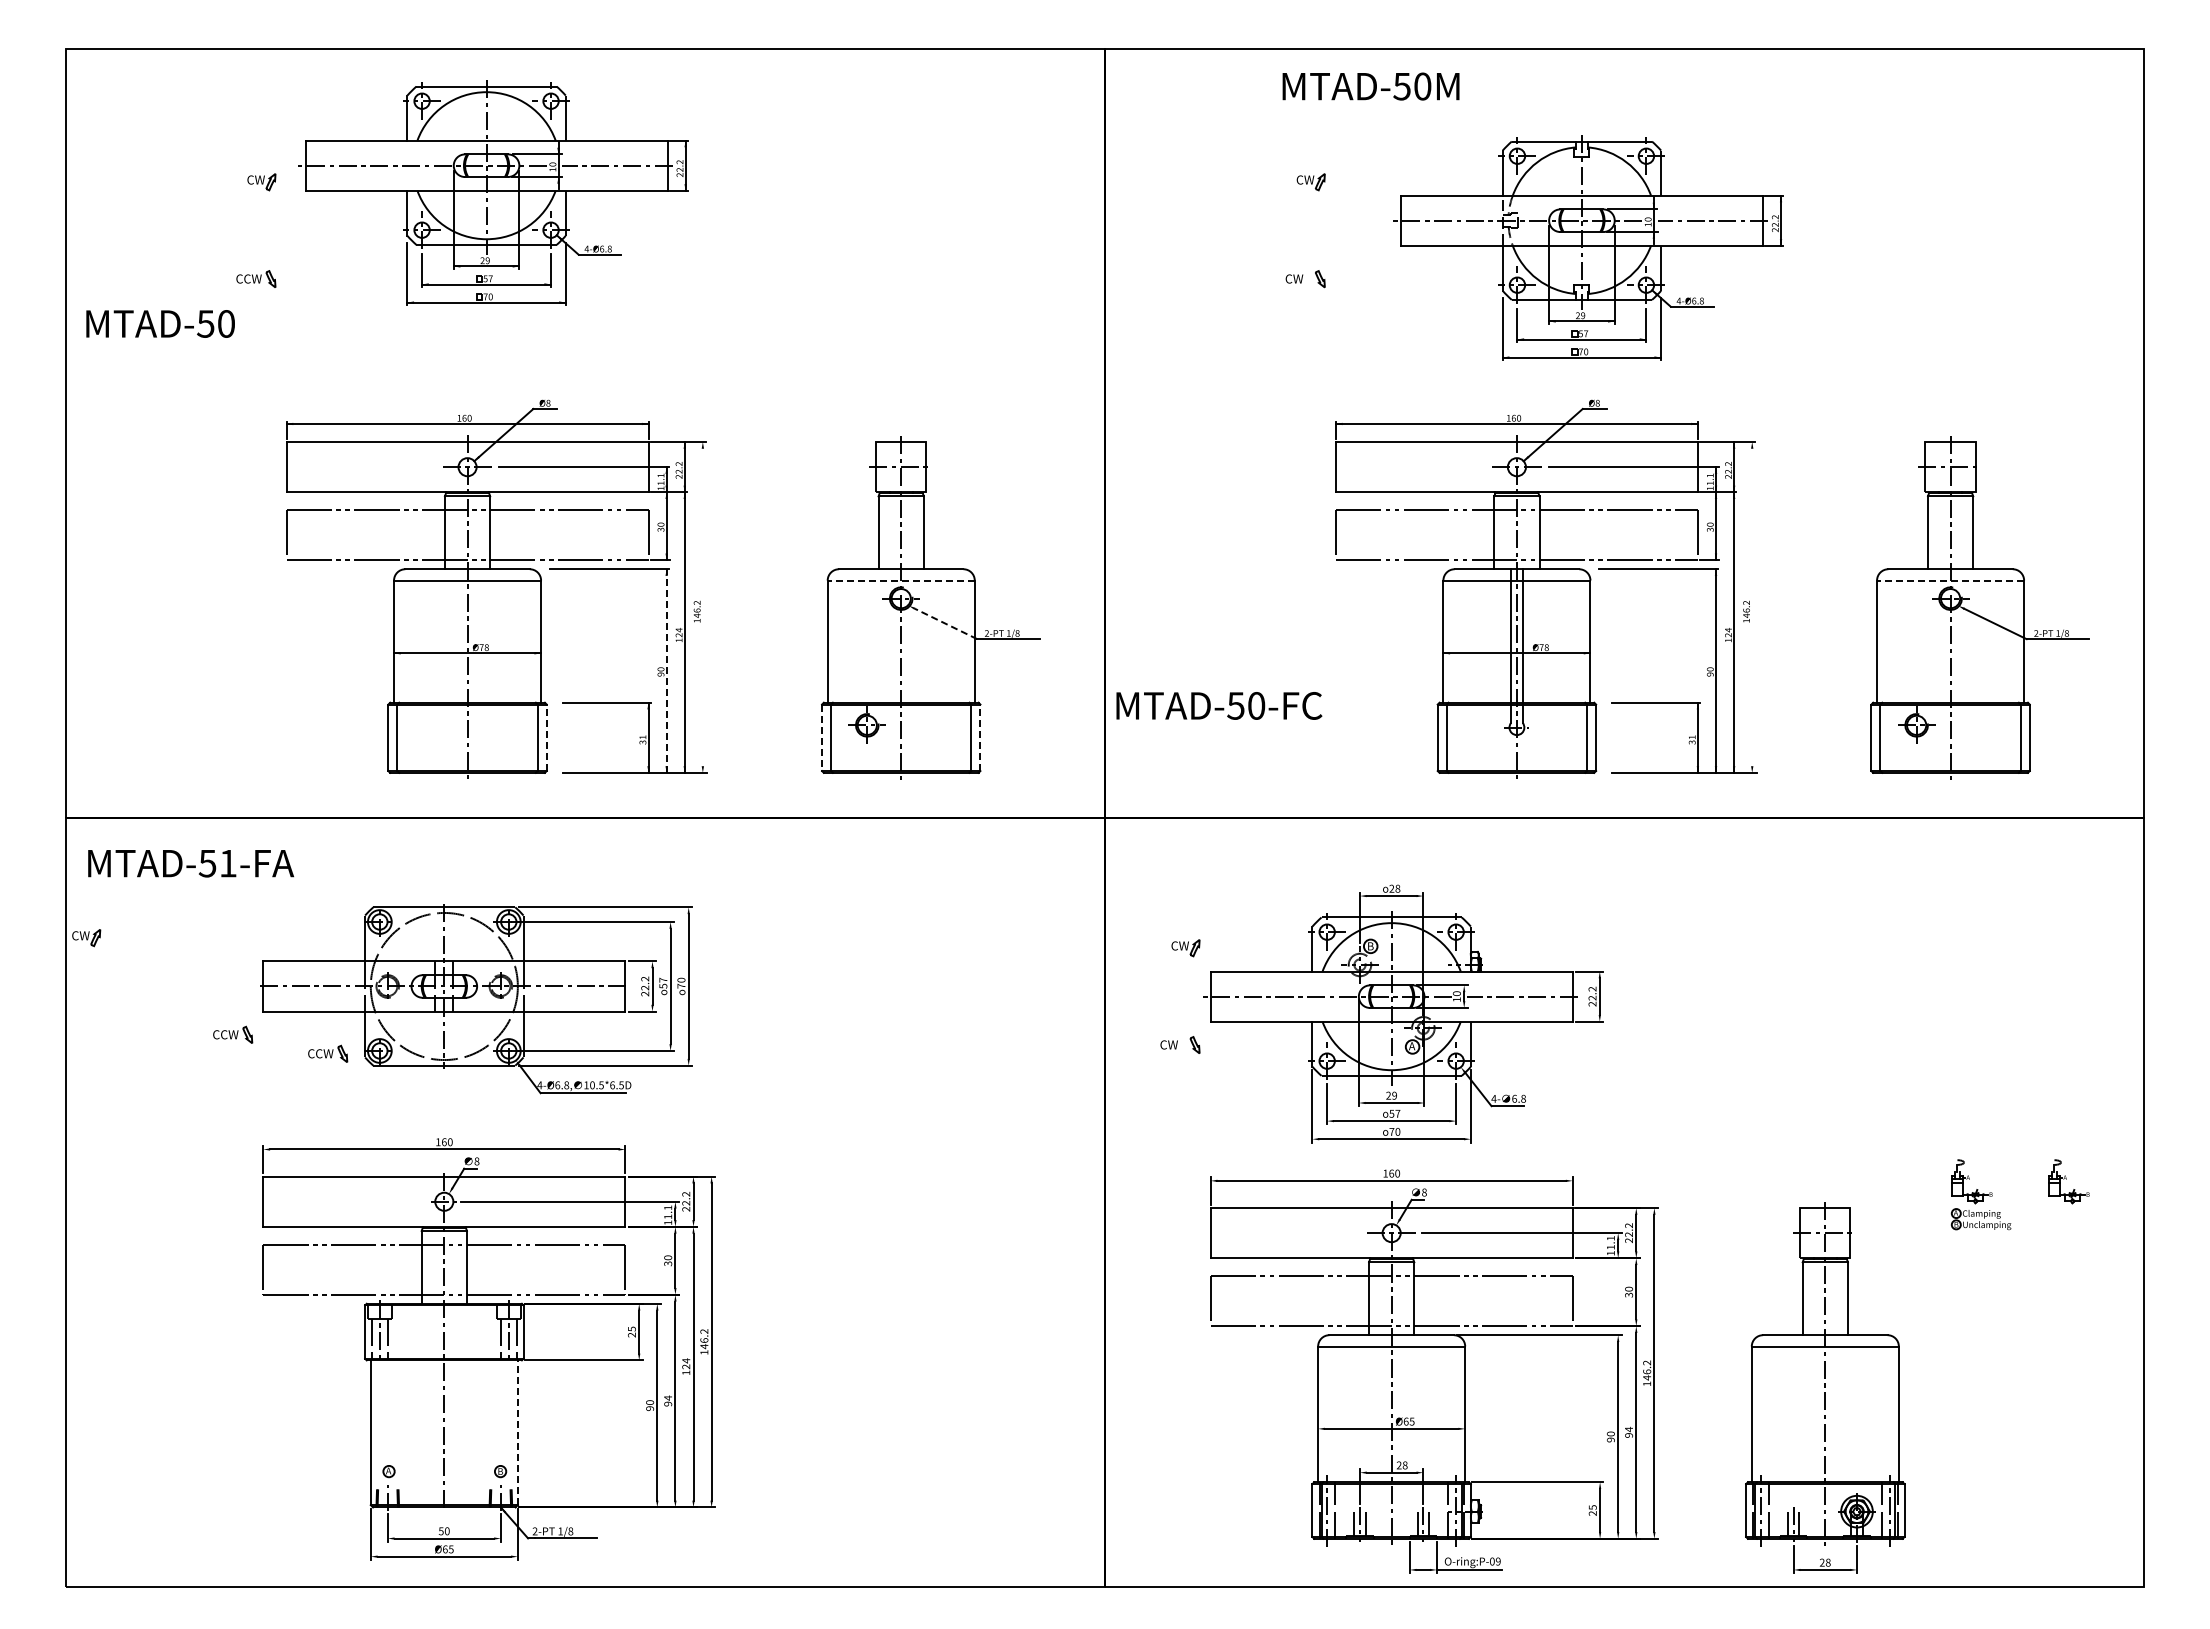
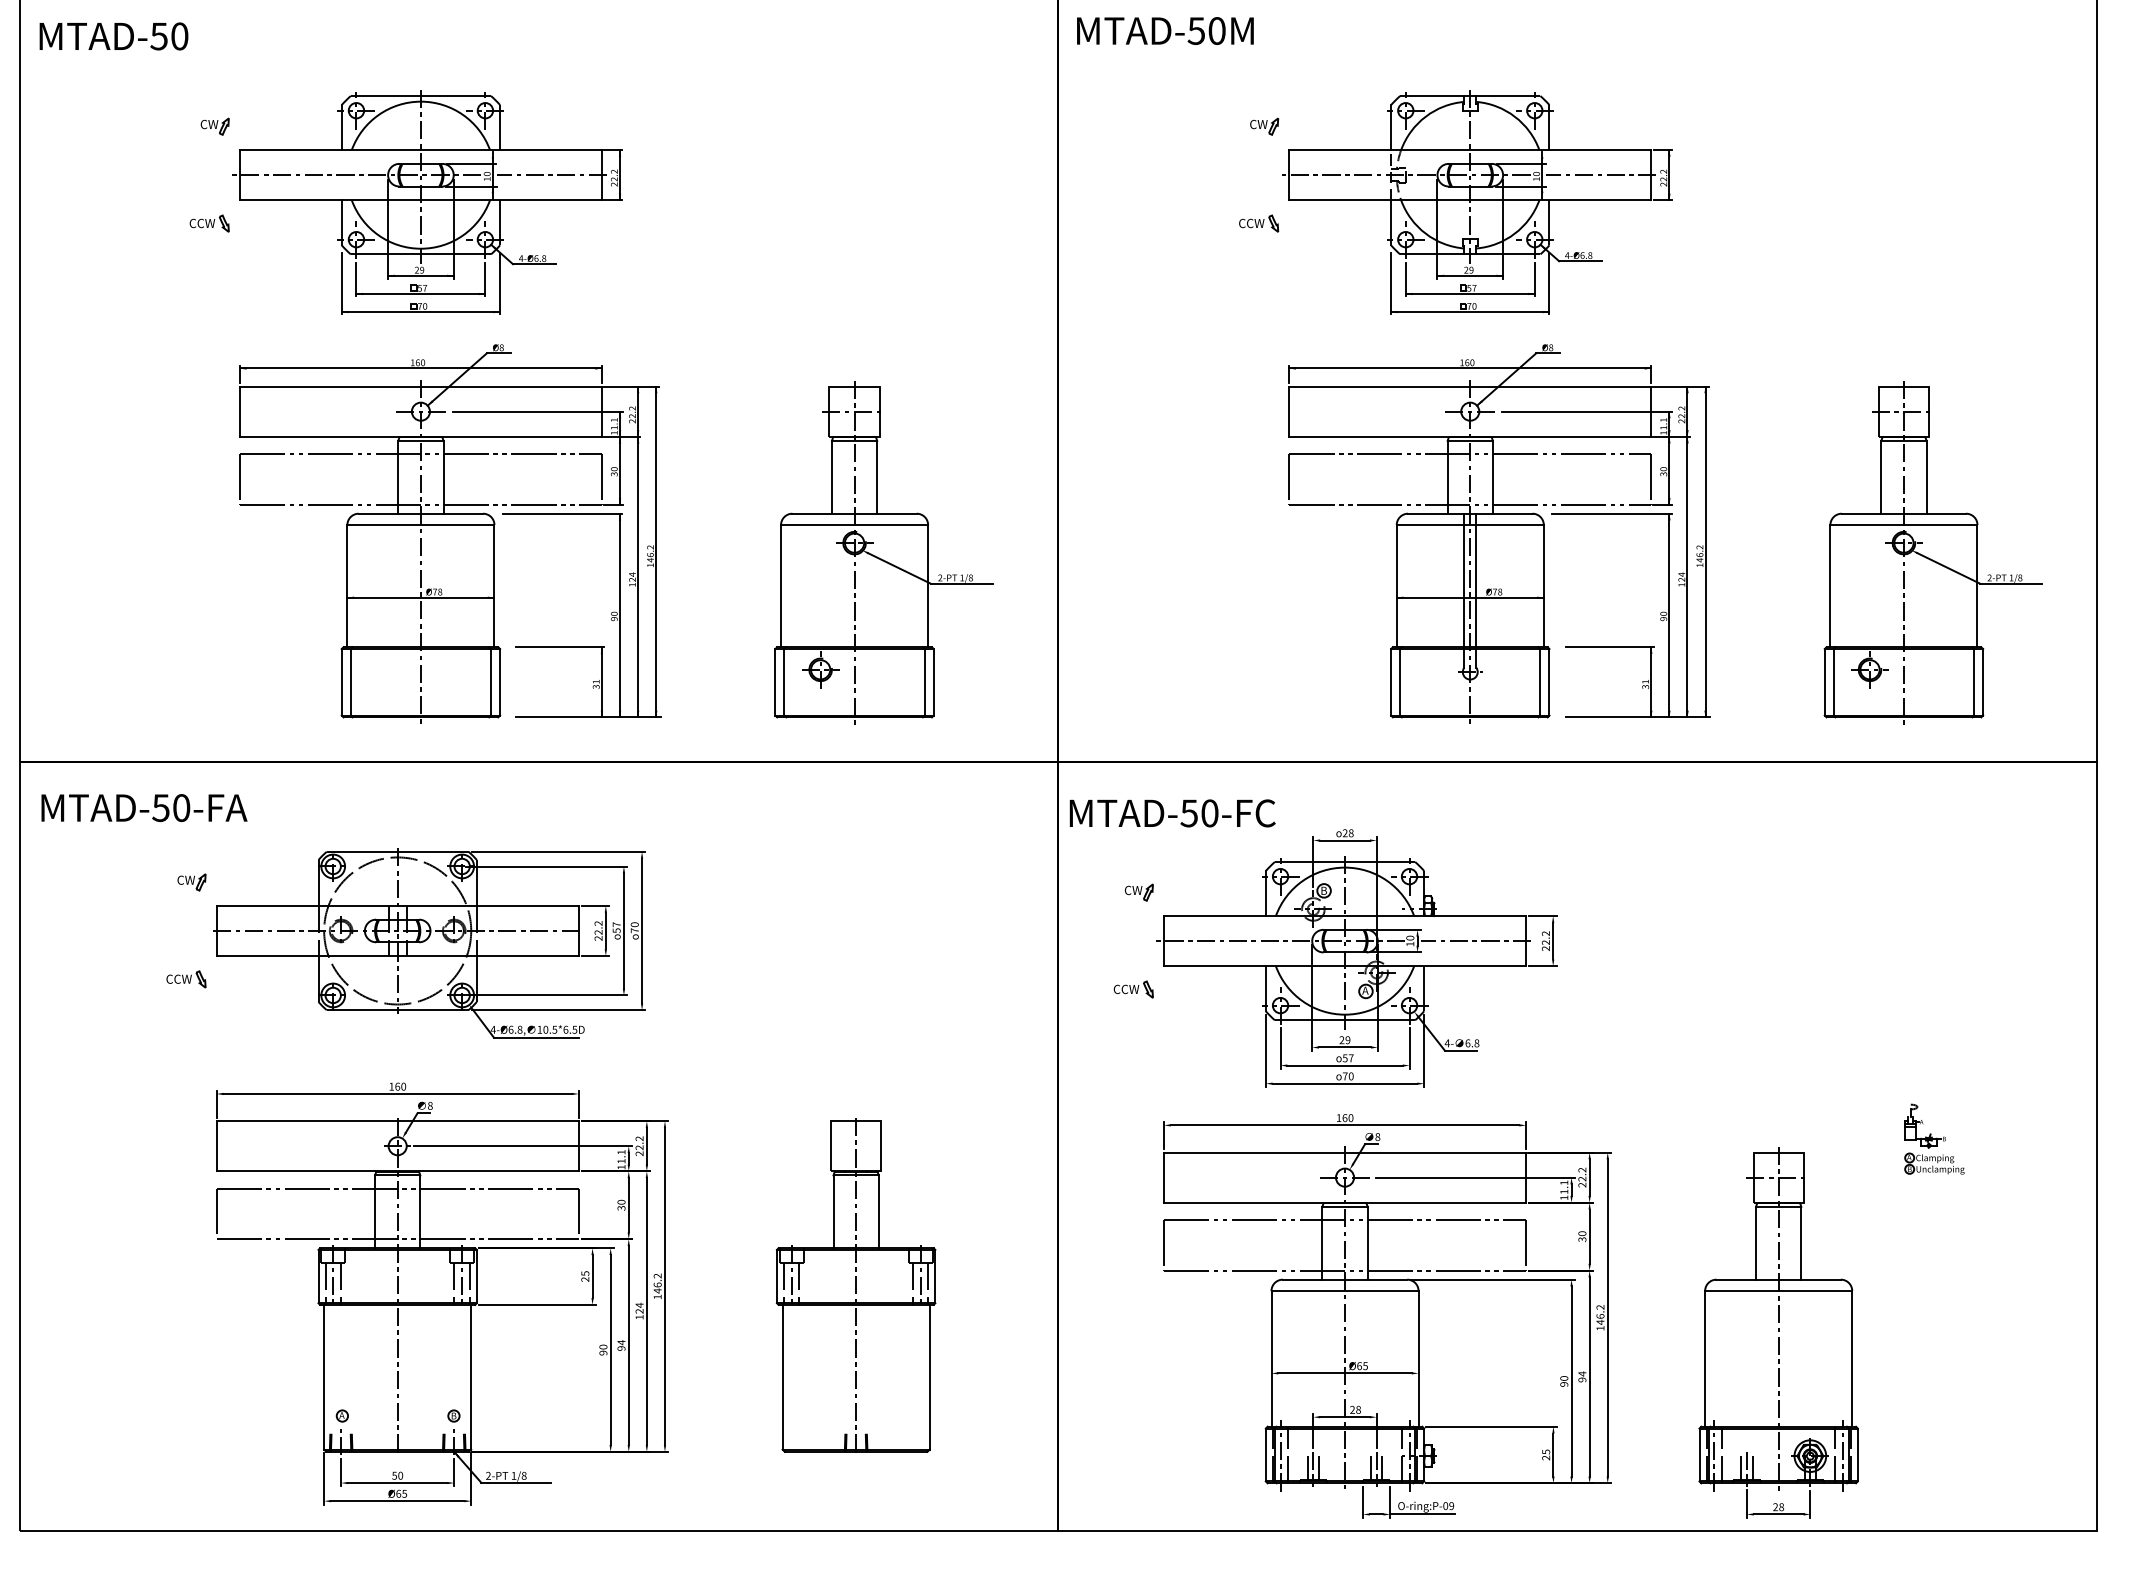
text: (1370, 86) -> (1164, 30), moved
part: (493, 192) -> (427, 201), moved
part: (1588, 247) -> (1476, 201), moved
text: (1302, 278) -> (1255, 222), CW -> CCW
text: (160, 323) -> (113, 35), moved
line: (901, 580) -> (854, 524), dashed -> solid
line: (1950, 580) -> (1903, 524), dashed -> solid
line: (702, 607) -> (655, 551), added
line: (1752, 607) -> (1705, 551), added
line: (946, 623) -> (899, 567), dashed -> solid
line: (666, 671) -> (619, 615), dashed -> solid
text: (1219, 705) -> (1172, 812), moved
line: (546, 737) -> (499, 681), dashed -> solid
line: (980, 737) -> (933, 681), dashed -> solid
line: (822, 738) -> (775, 682), dashed -> solid
text: (228, 863) -> (181, 807), MTAD-51-FA -> MTAD-50-FA
part: (86, 938) -> (191, 882), moved
text: (1176, 1044) -> (1129, 988), CW -> CCW
part: (328, 1053) -> (281, 997), removed
part: (2068, 1181) -> (2021, 1125), removed
part: (902, 1340) -> (855, 1284), added
line: (517, 1432) -> (470, 1376), dashed -> solid

